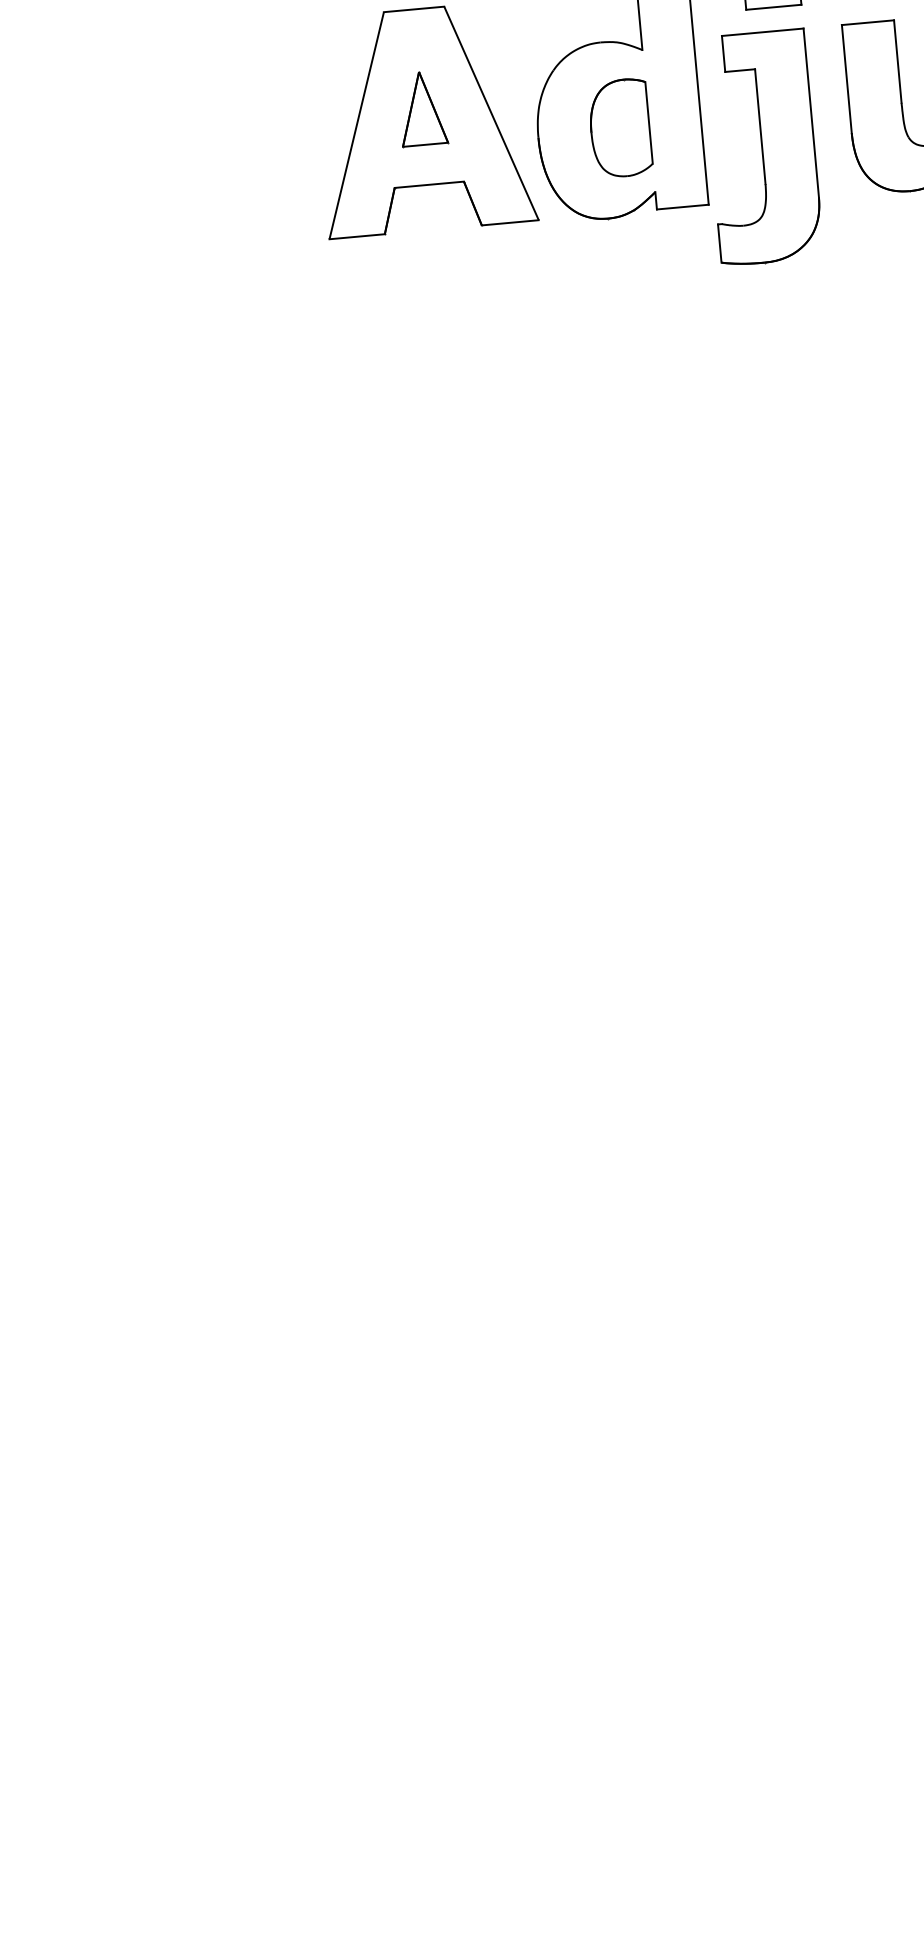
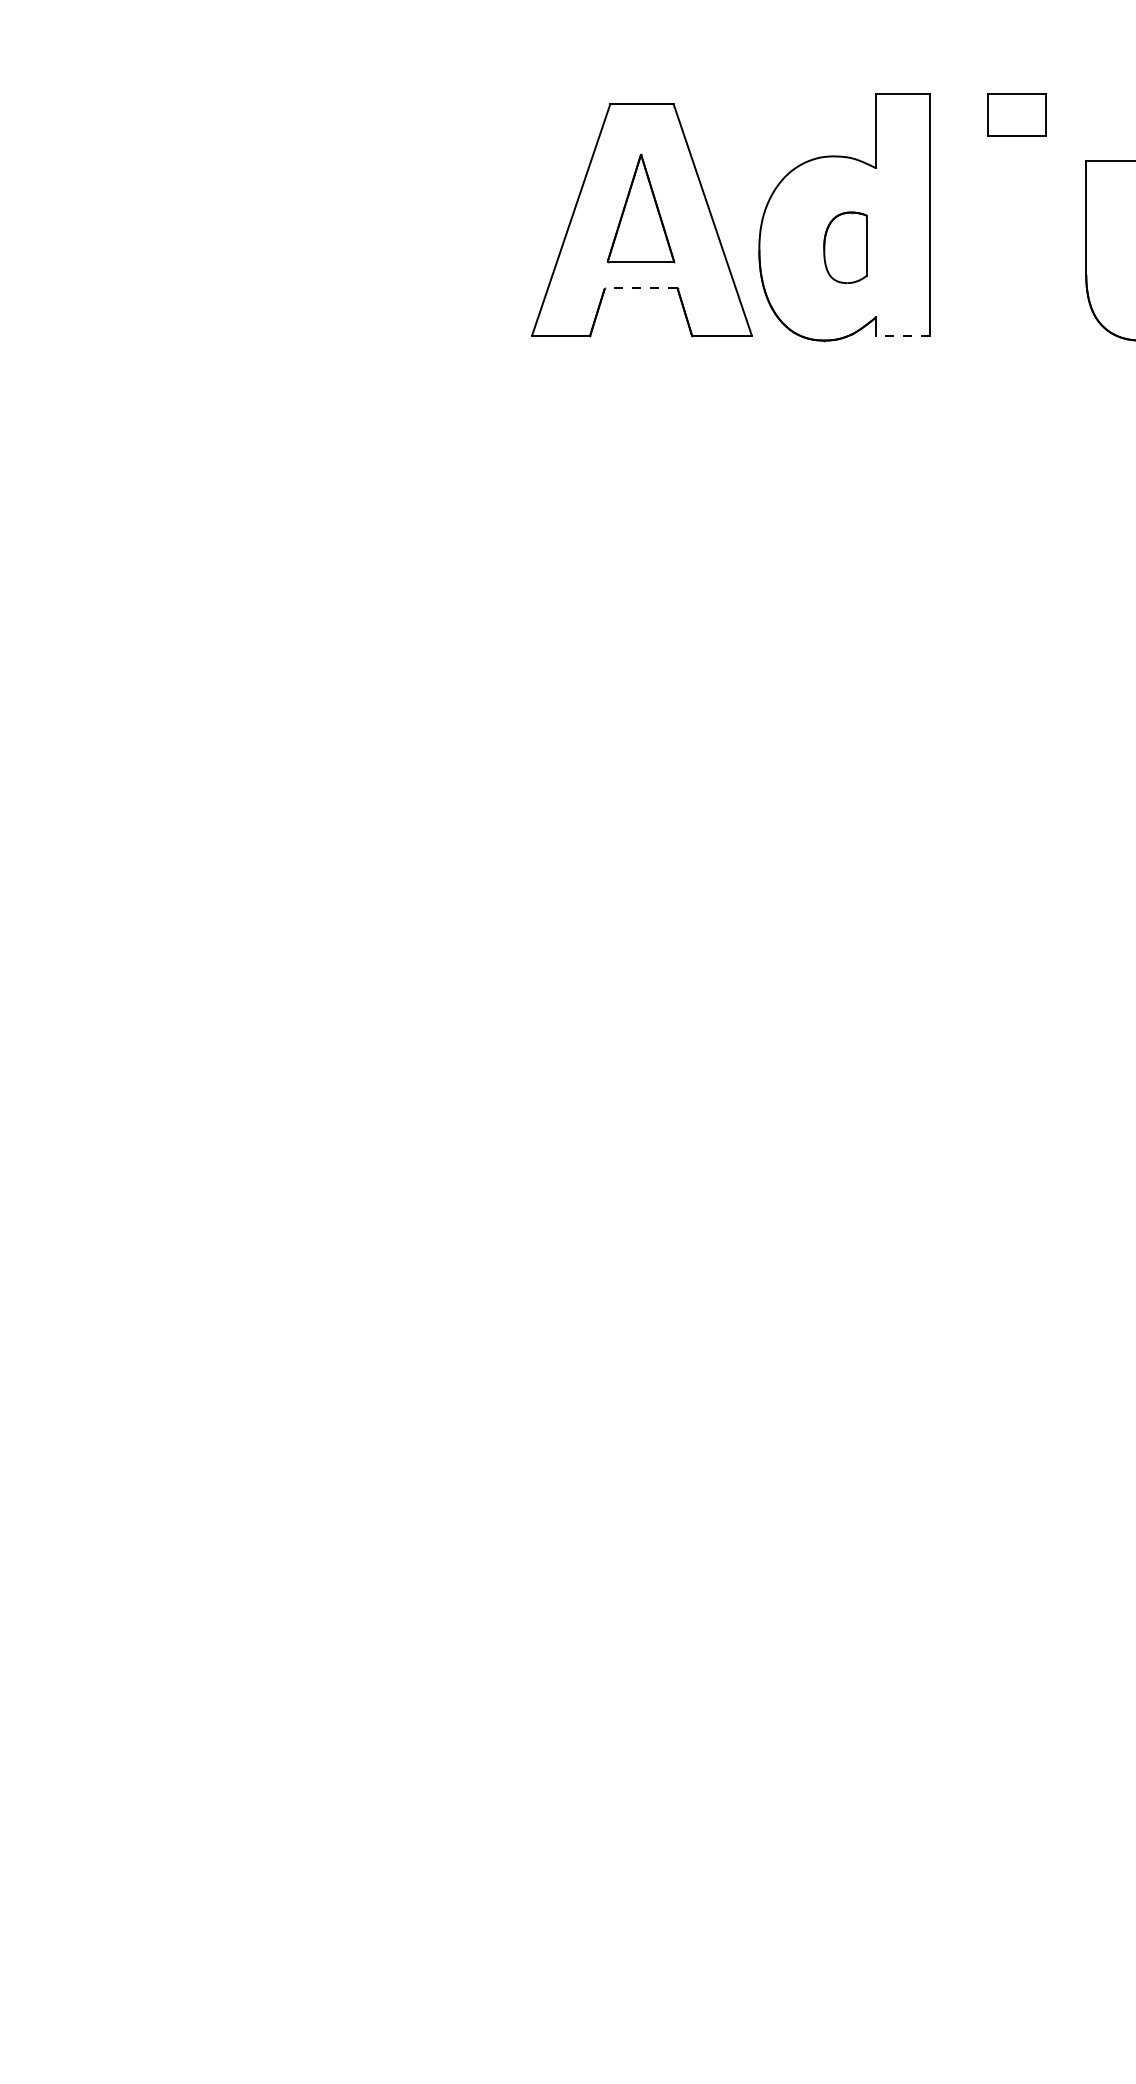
part: (422, 108) -> (641, 208), size x1.4
part: (620, 128) -> (845, 247), size x0.7
part: (762, 147) -> (991, 281), removed
line: (428, 184) -> (640, 288), solid -> dashed
line: (682, 206) -> (902, 335), solid -> dashed

